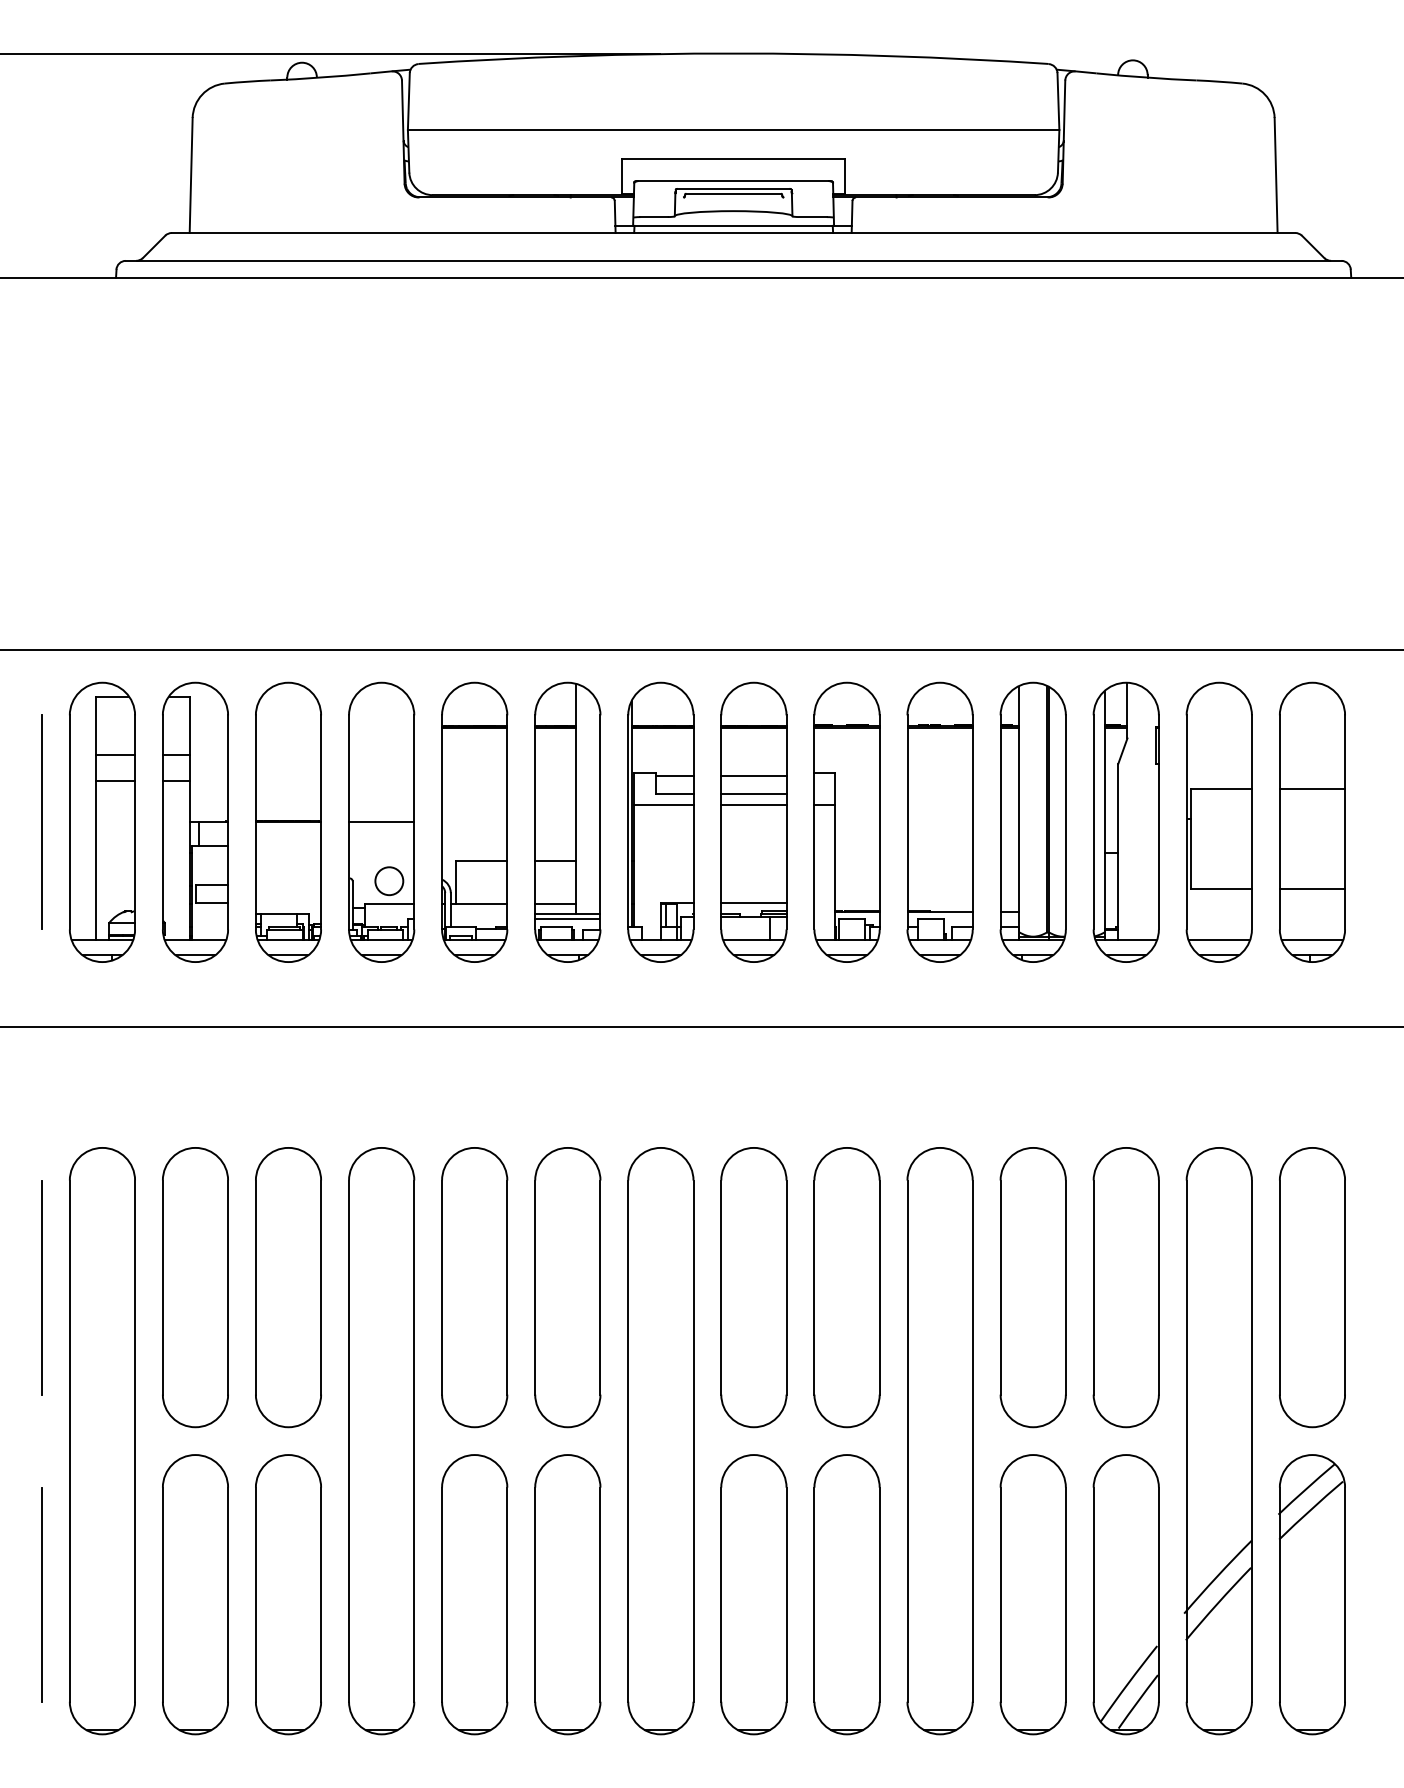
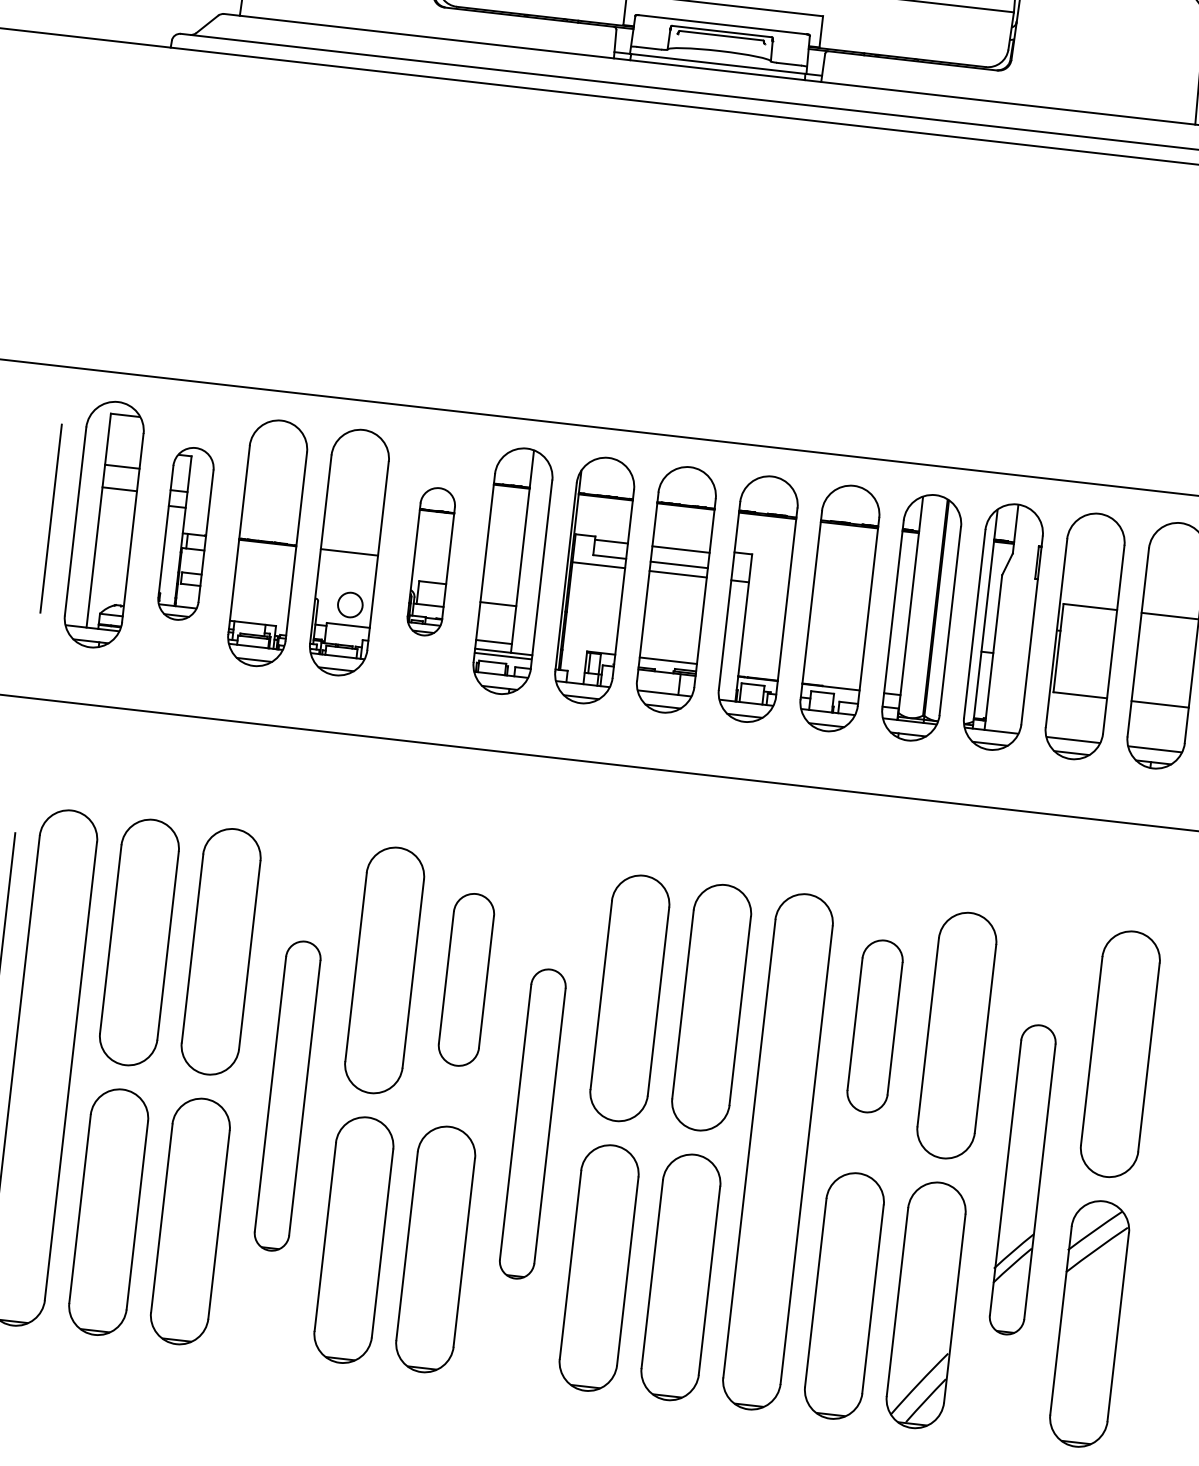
part: (195, 821) -> (186, 533), size x0.7
part: (474, 821) -> (431, 561), size x0.6
part: (567, 1287) -> (466, 979), size x0.7
part: (1032, 1287) -> (874, 1026), size x0.7
part: (381, 1441) -> (287, 1096), size x0.6
part: (660, 1441) -> (532, 1124), size x0.6
part: (1217, 1441) -> (1021, 1179), size x0.6

